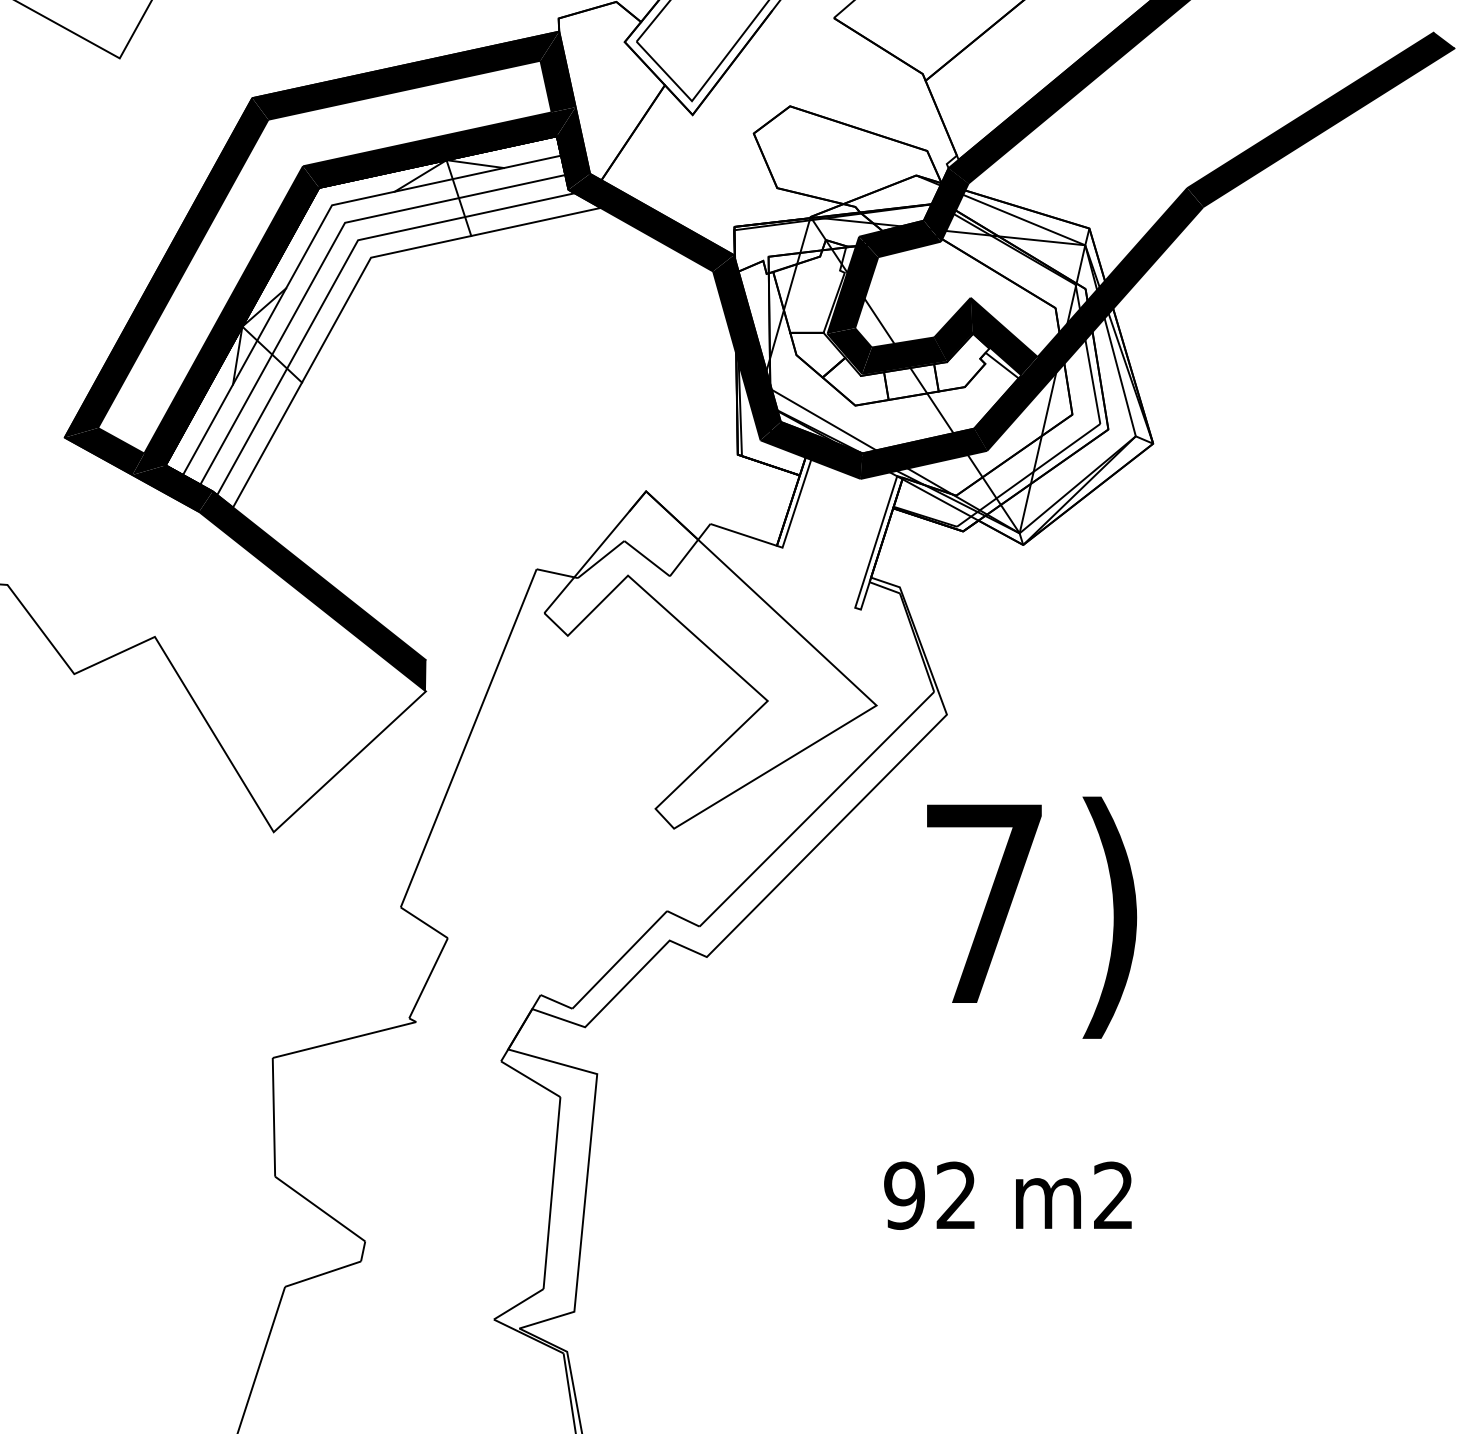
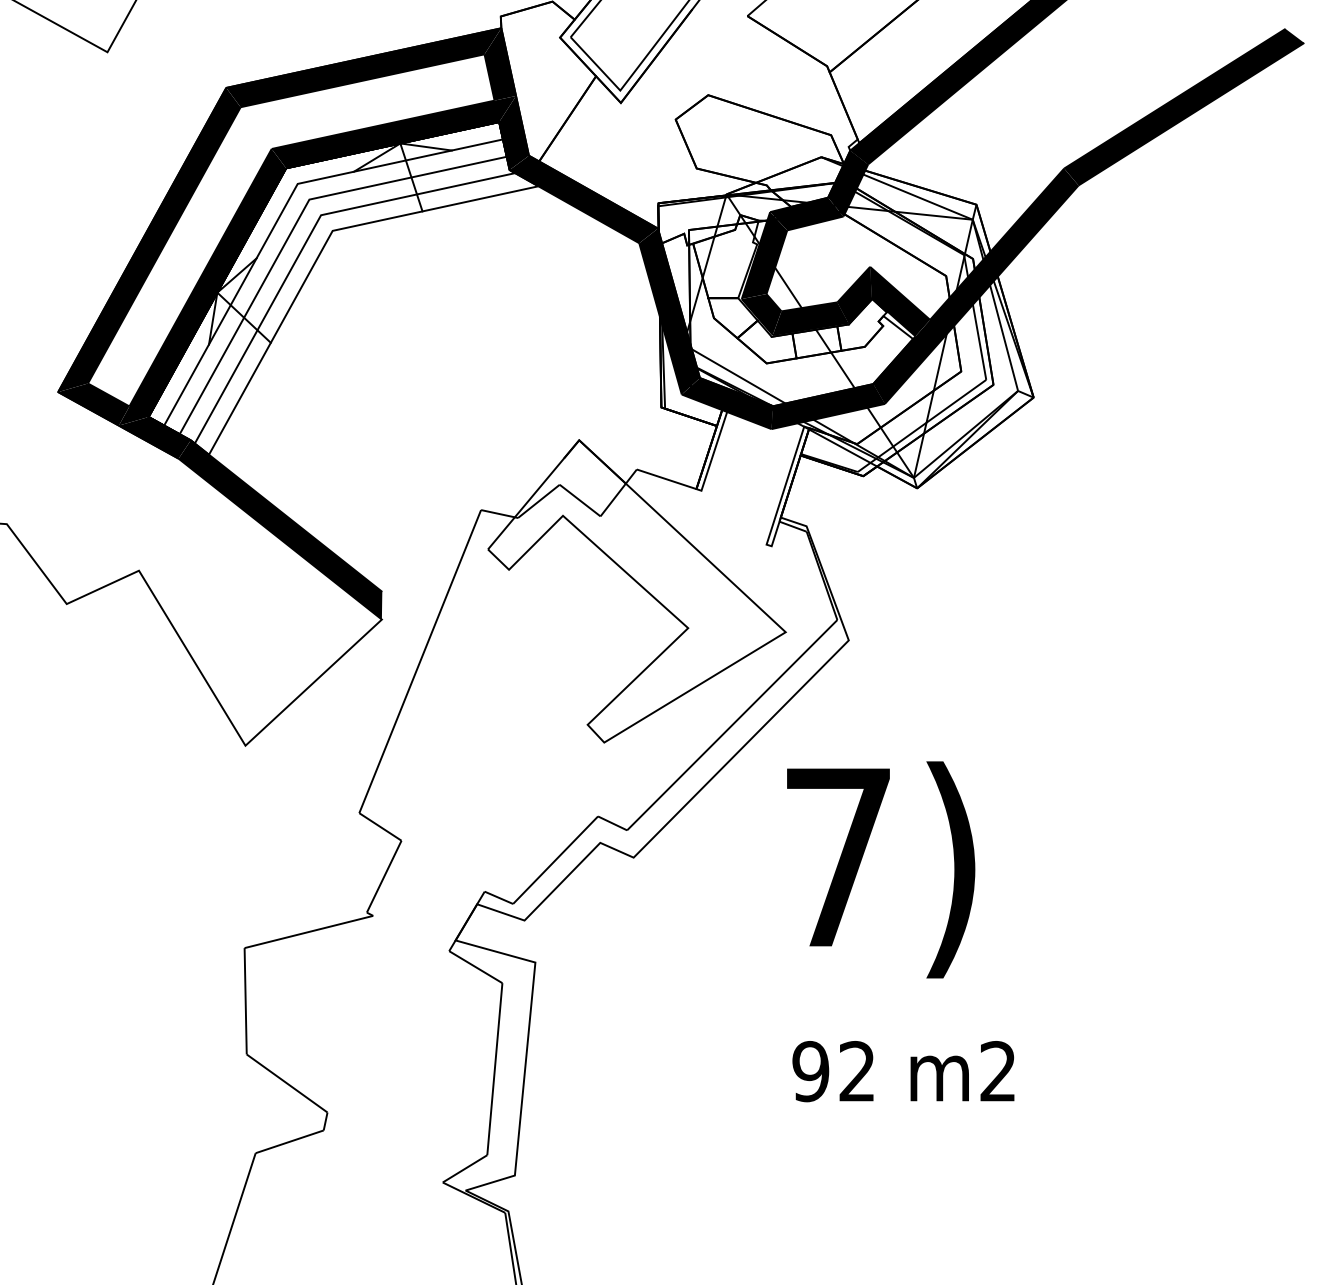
text: (1032, 917) -> (881, 869), moved

